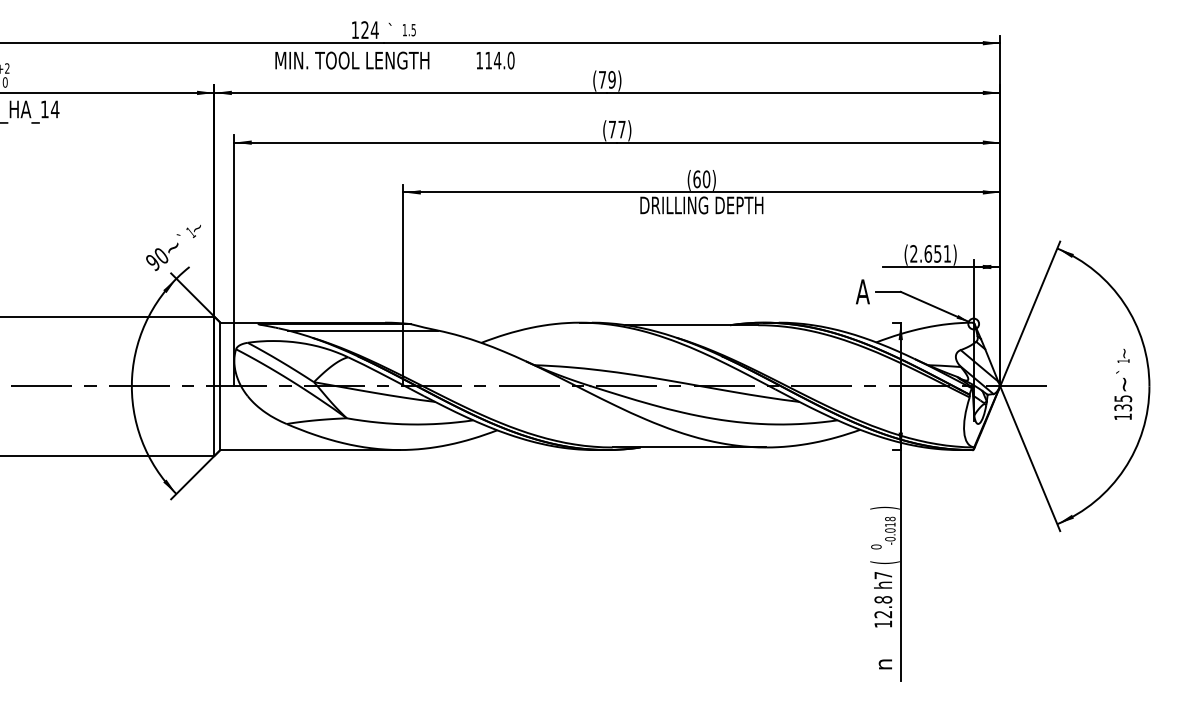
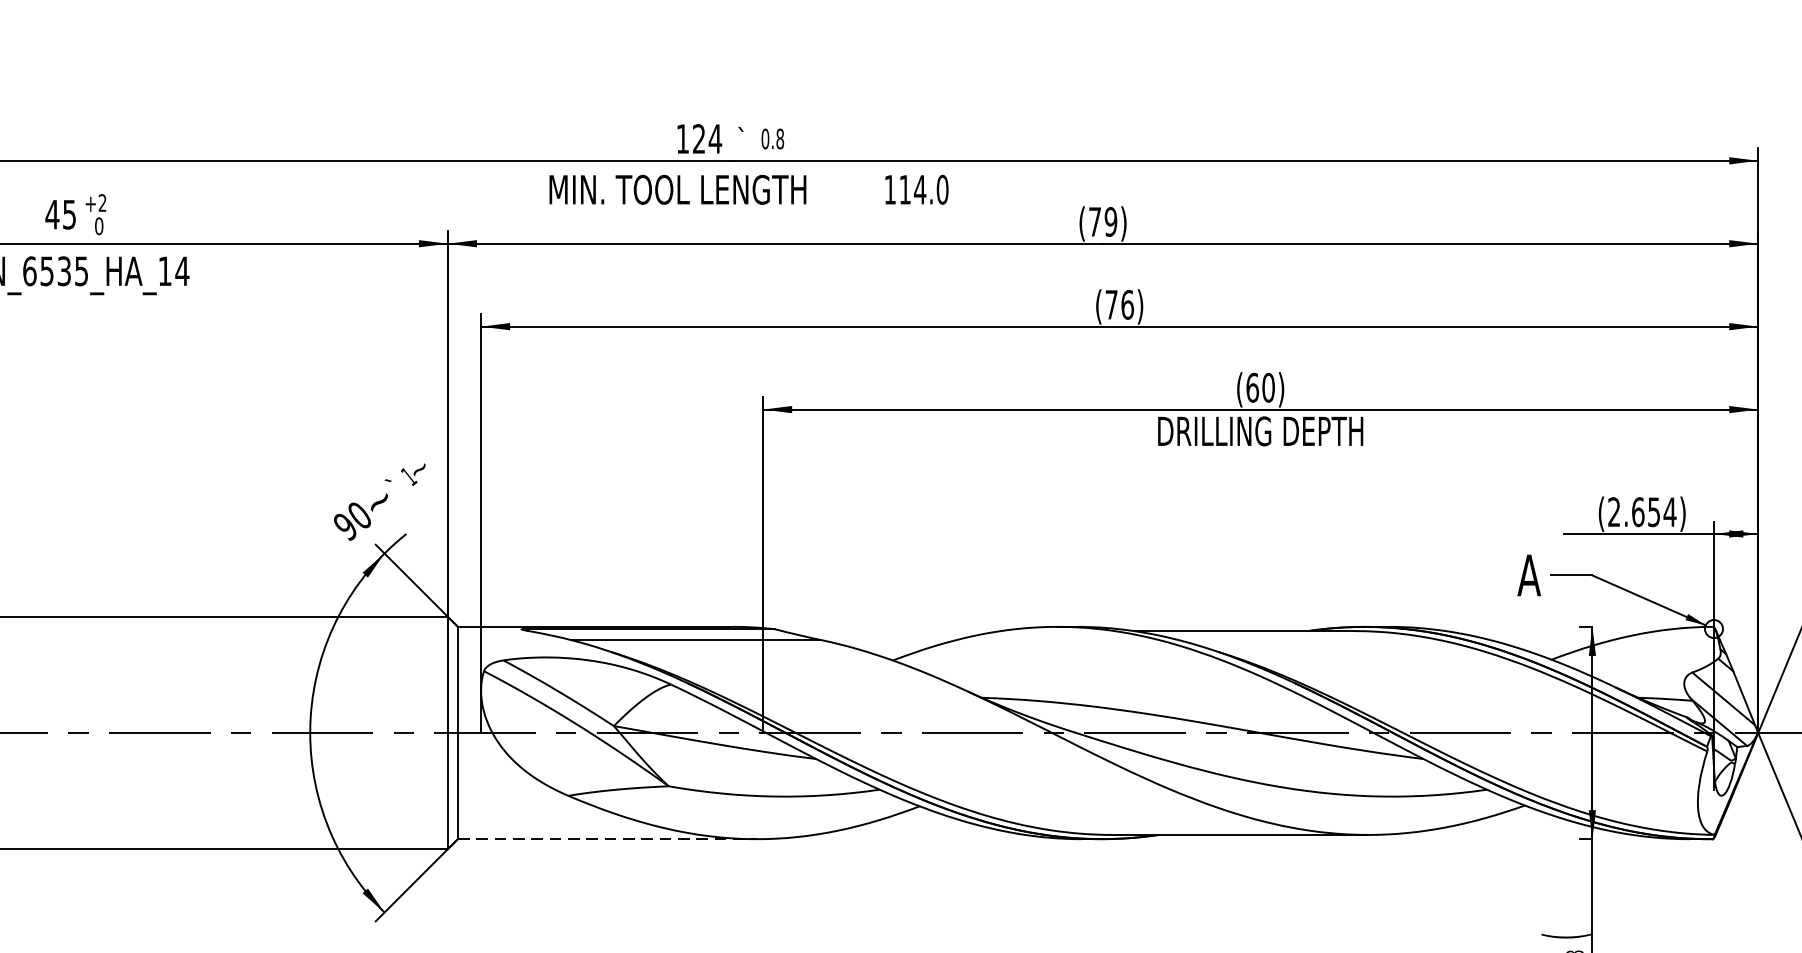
text: (408, 29) -> (771, 137), 1.5 -> 0.8
text: (621, 129) -> (1126, 304), (77) -> (76)
text: (947, 253) -> (1670, 511), (2.651) -> (2.654)
line: (310, 450) -> (608, 839), solid -> dashed
text: (884, 507) -> (1565, 935), ) -> (

